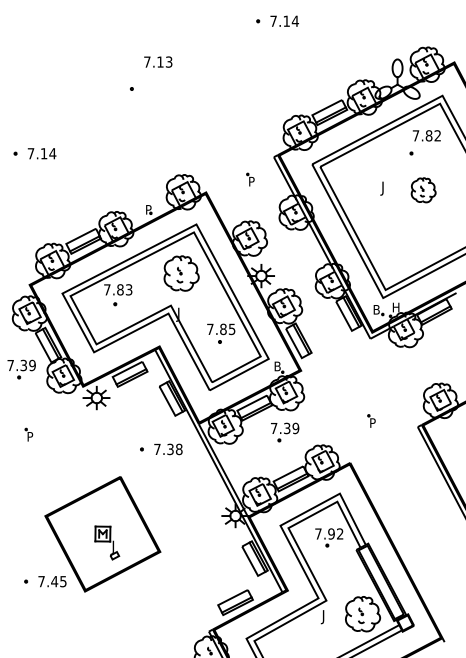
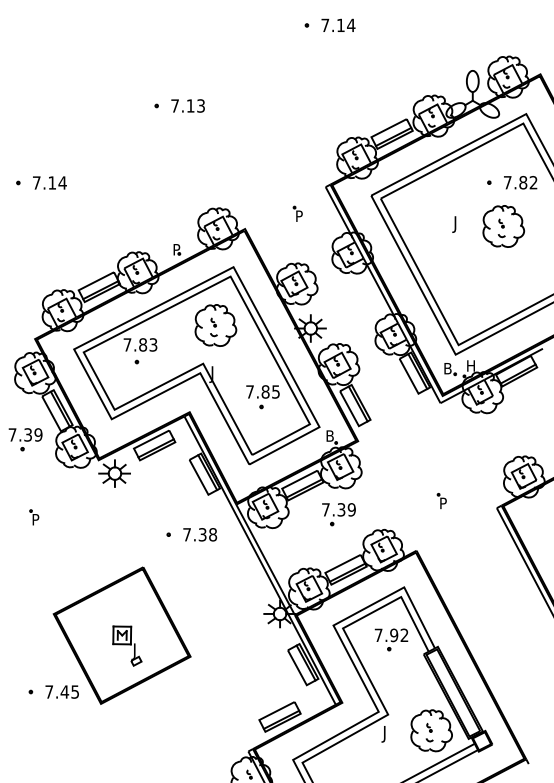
text: (157, 61) -> (187, 105), moved
text: (426, 135) -> (520, 182), moved
part: (423, 190) -> (503, 226), size x1.43

